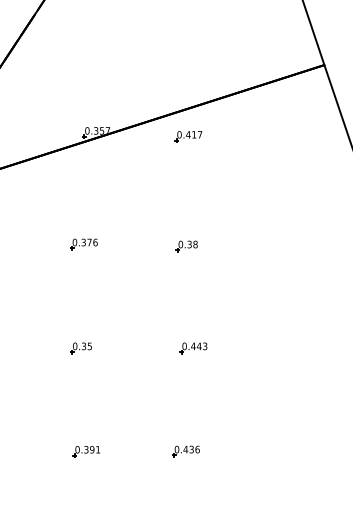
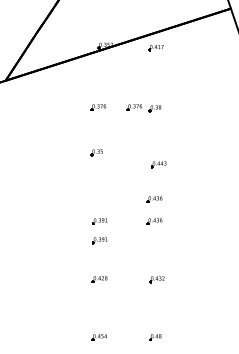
part: (149, 244) -> (134, 107), added
part: (80, 348) -> (96, 152), moved
part: (185, 411) -> (154, 199), added
part: (85, 486) -> (99, 240), added

